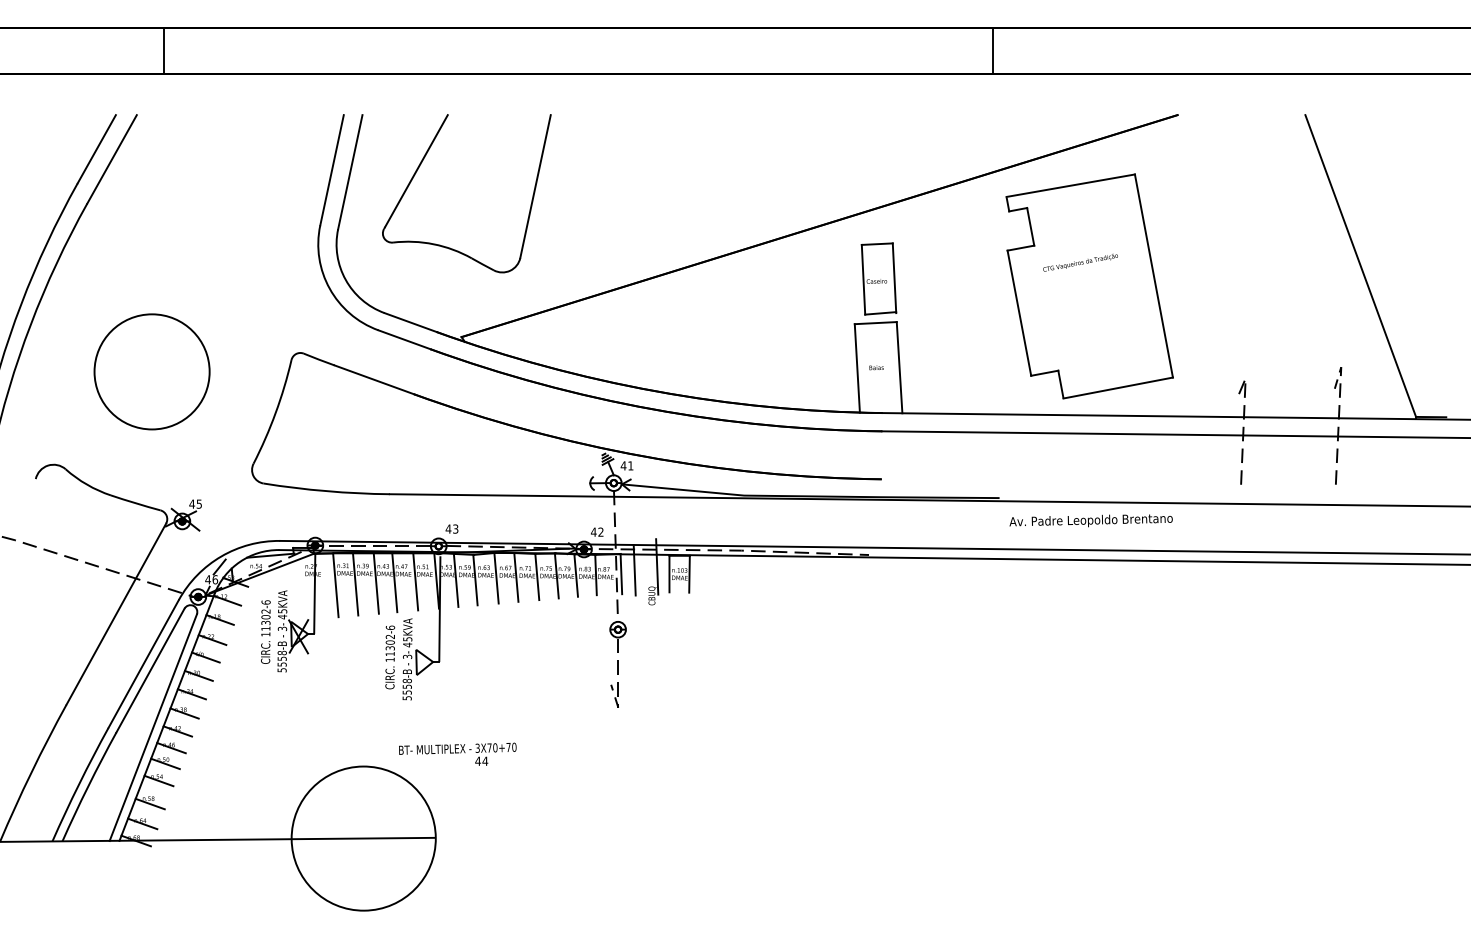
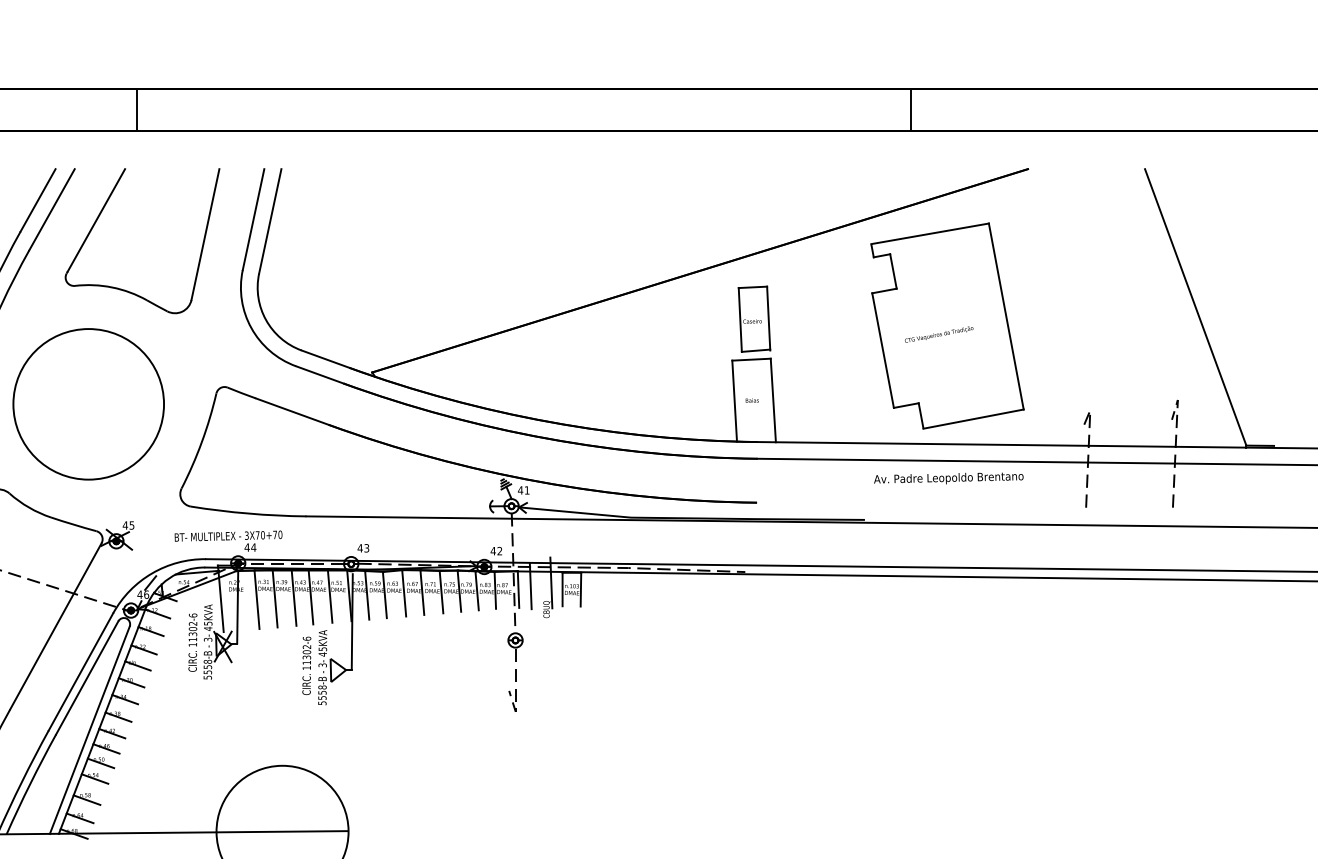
line: (163, 50) -> (136, 109), moved
line: (992, 50) -> (910, 109), moved
part: (420, 166) -> (100, 216), moved
text: (1080, 262) -> (939, 334), moved
circle: (151, 371) -> (88, 403), size x1.43
text: (1090, 520) -> (948, 478), moved
line: (296, 588) -> (220, 602), added
text: (457, 753) -> (228, 540), moved

